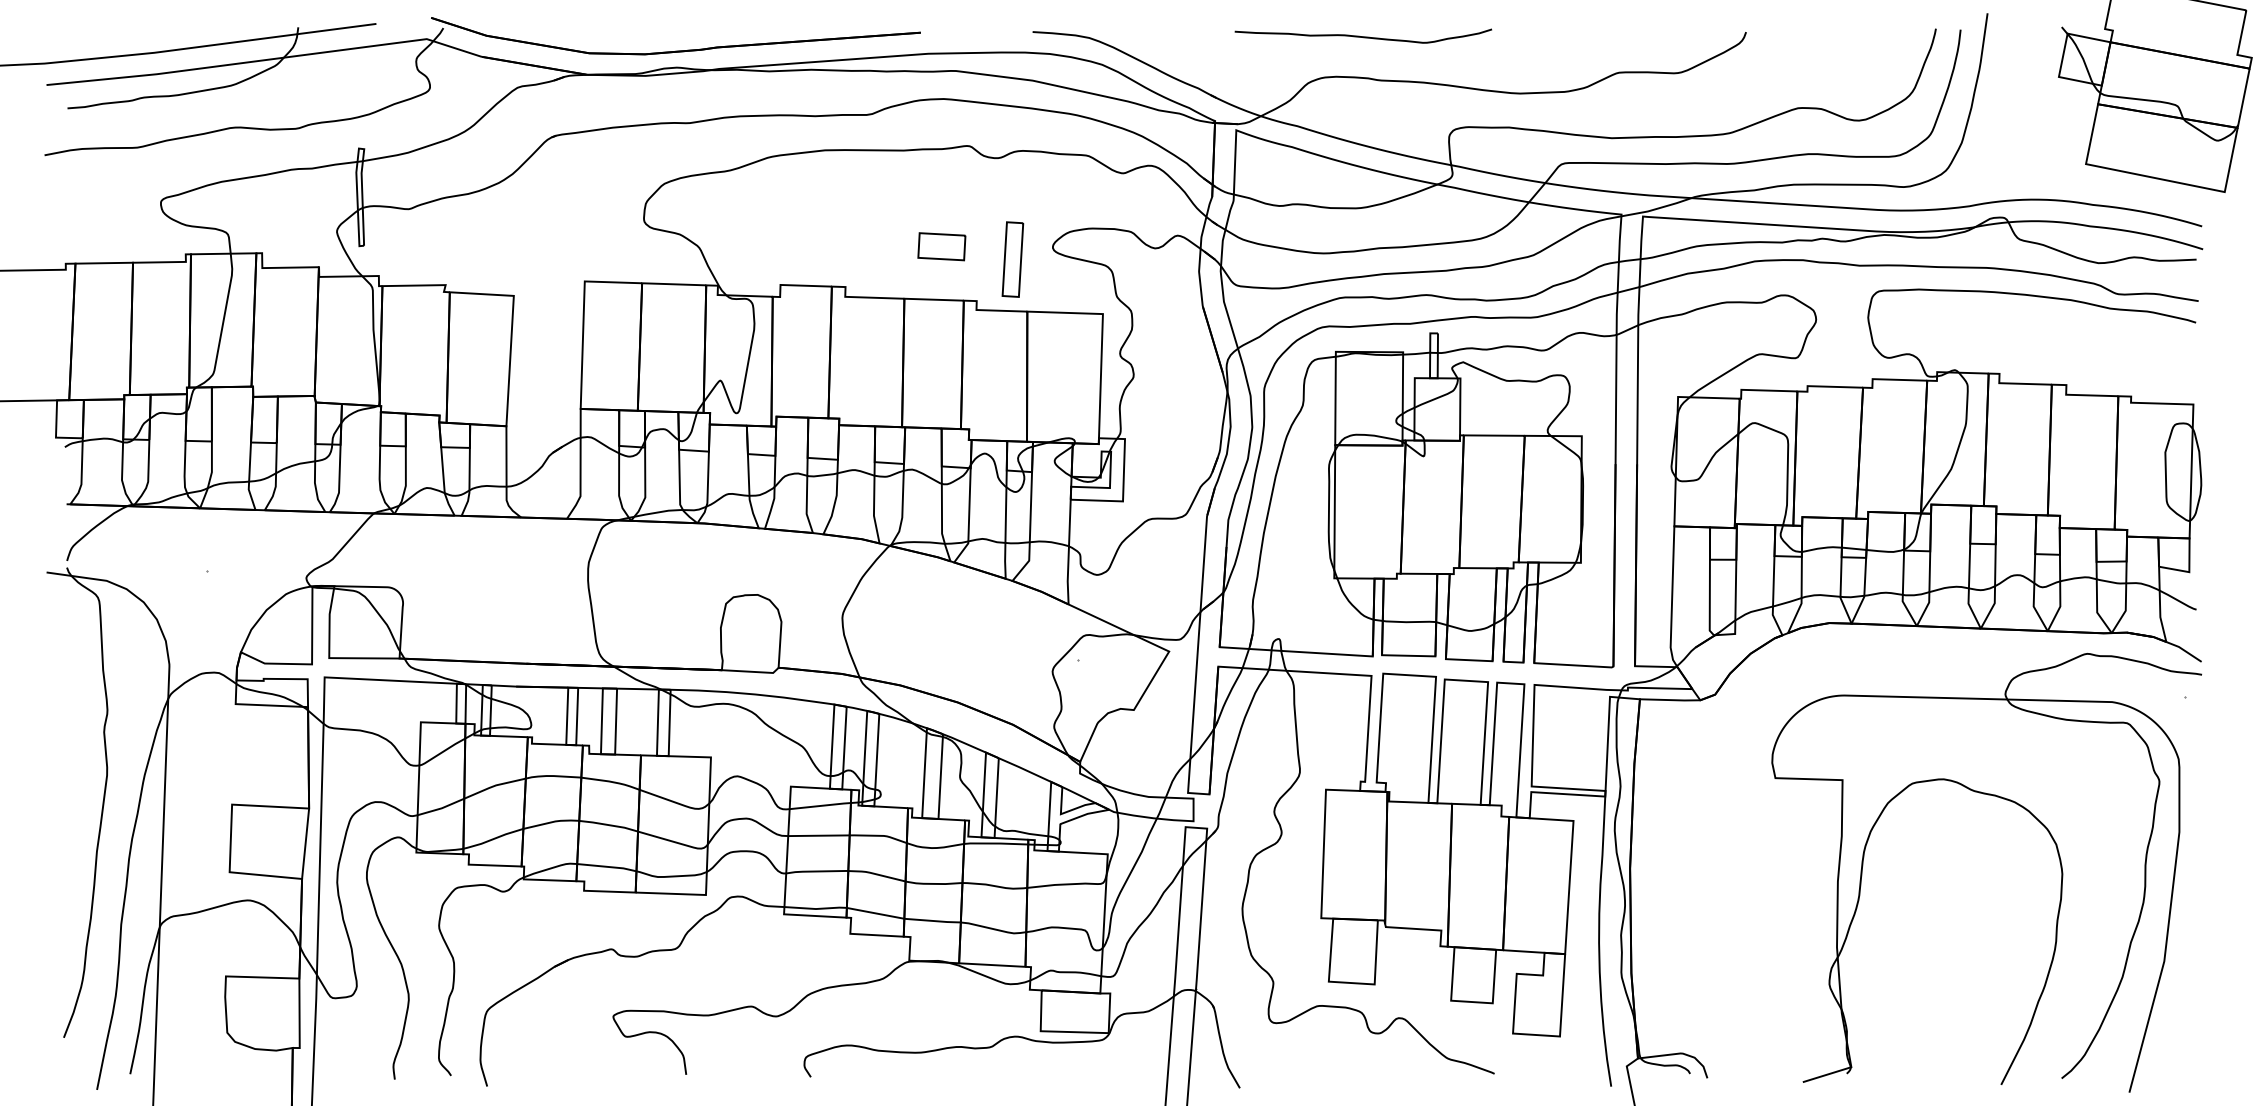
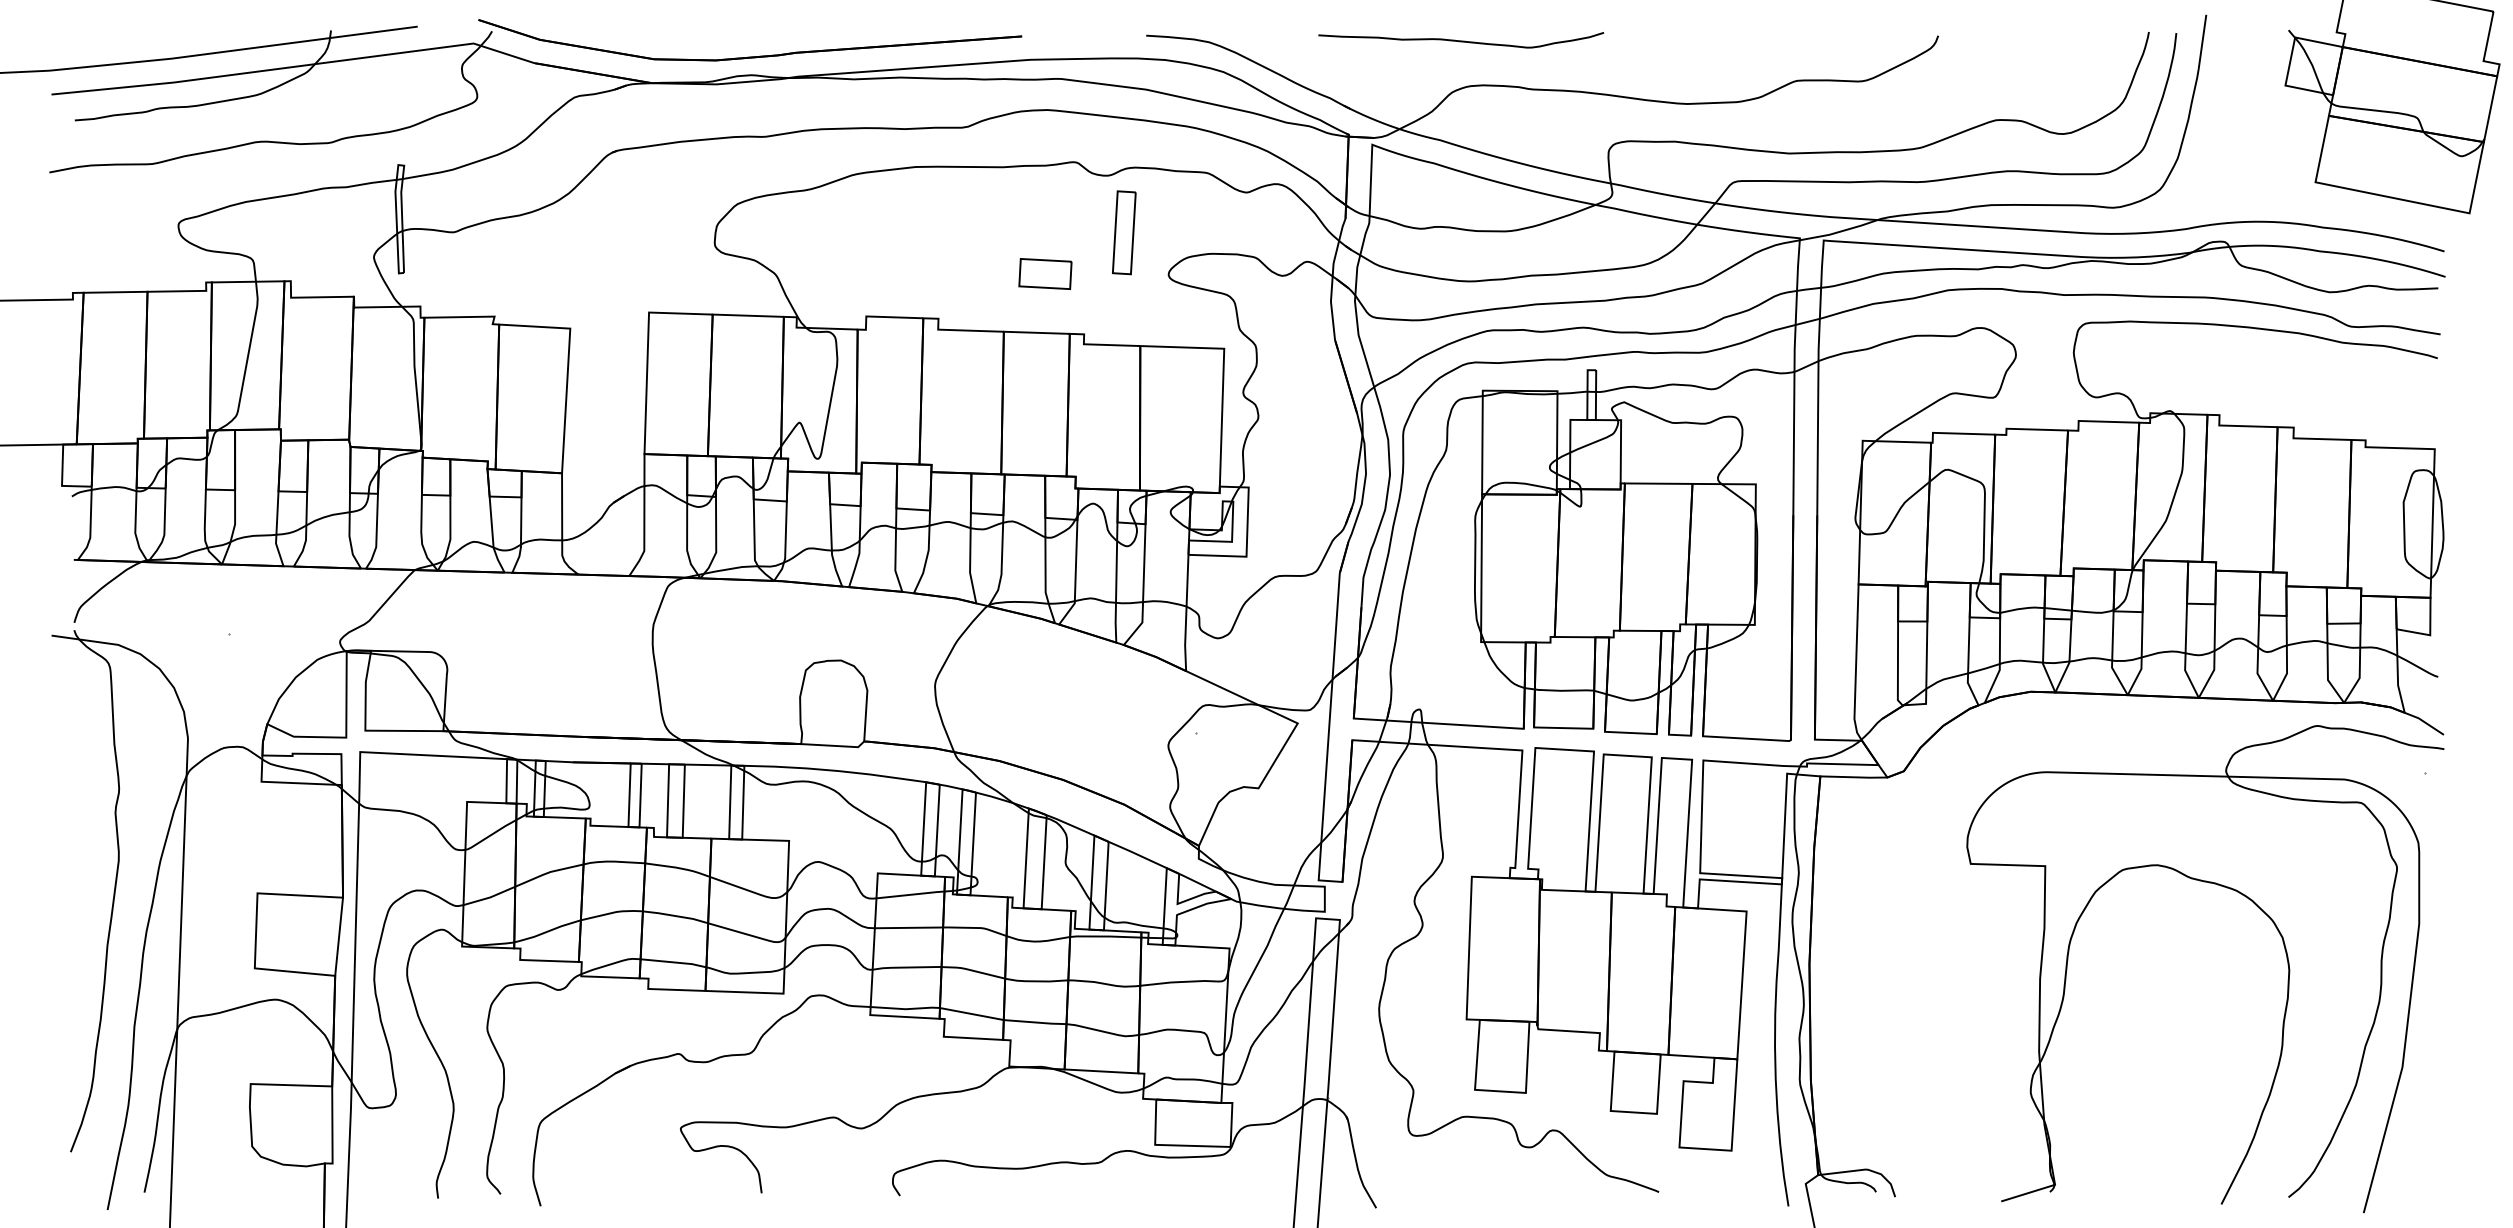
curve: (1362, 36) -> (1460, 40), moved
part: (1012, 259) -> (1123, 232), moved

